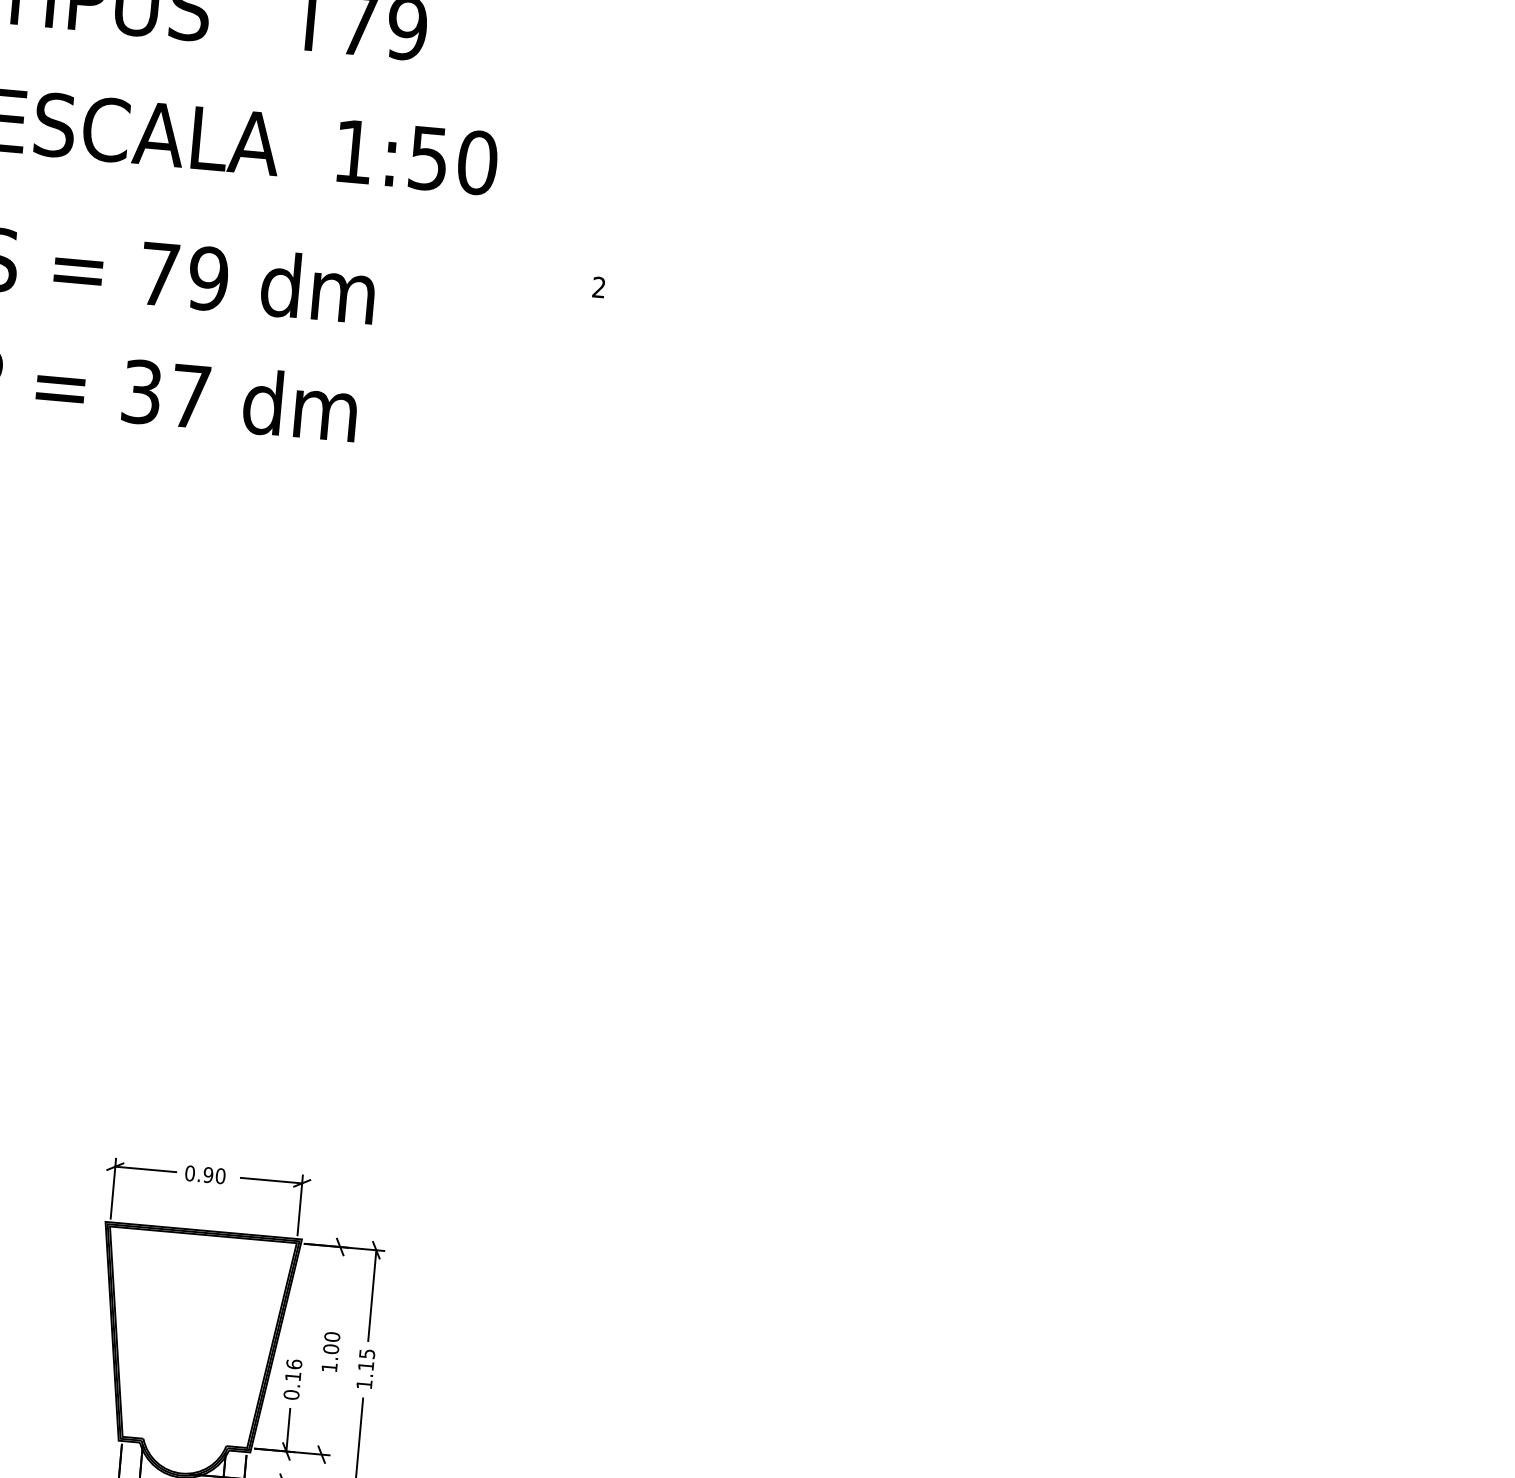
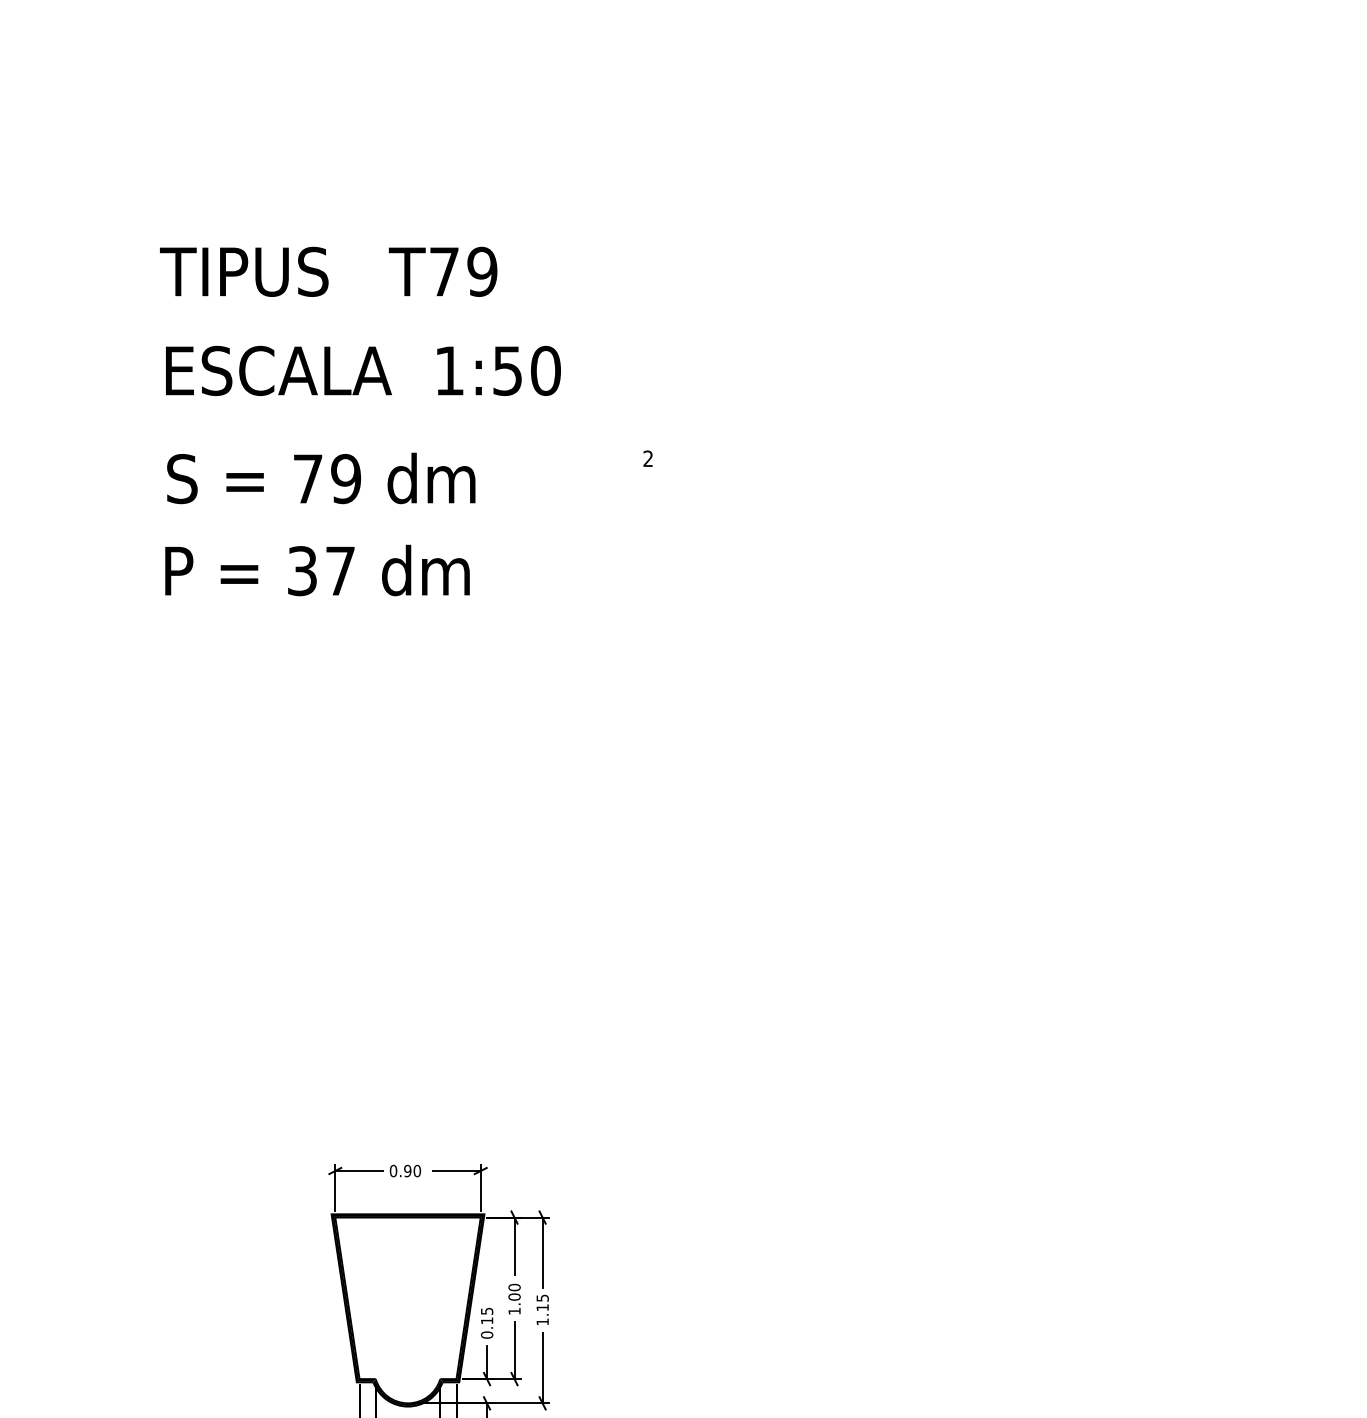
line: (337, 1282) -> (514, 1245), added
text: (293, 1363) -> (486, 1310), 0.16 -> 0.15
line: (324, 1417) -> (514, 1350), added

